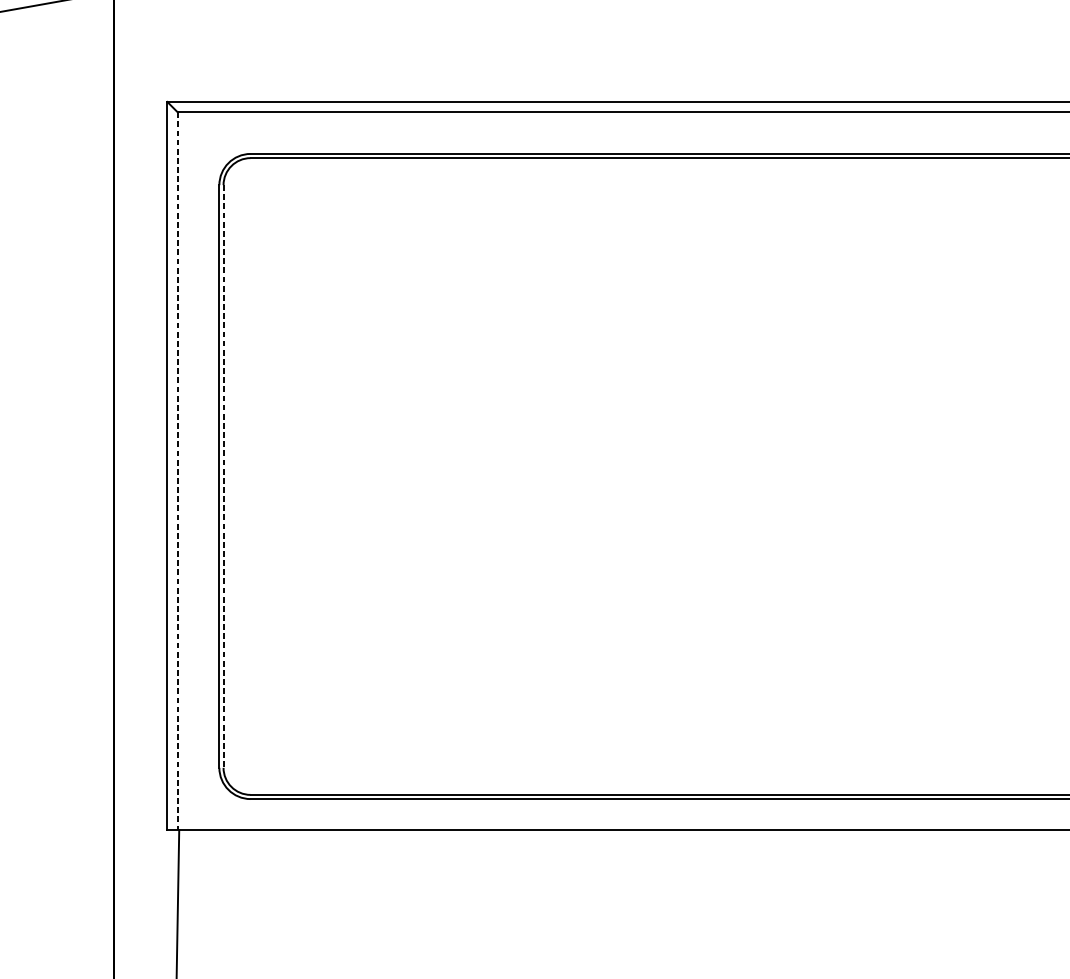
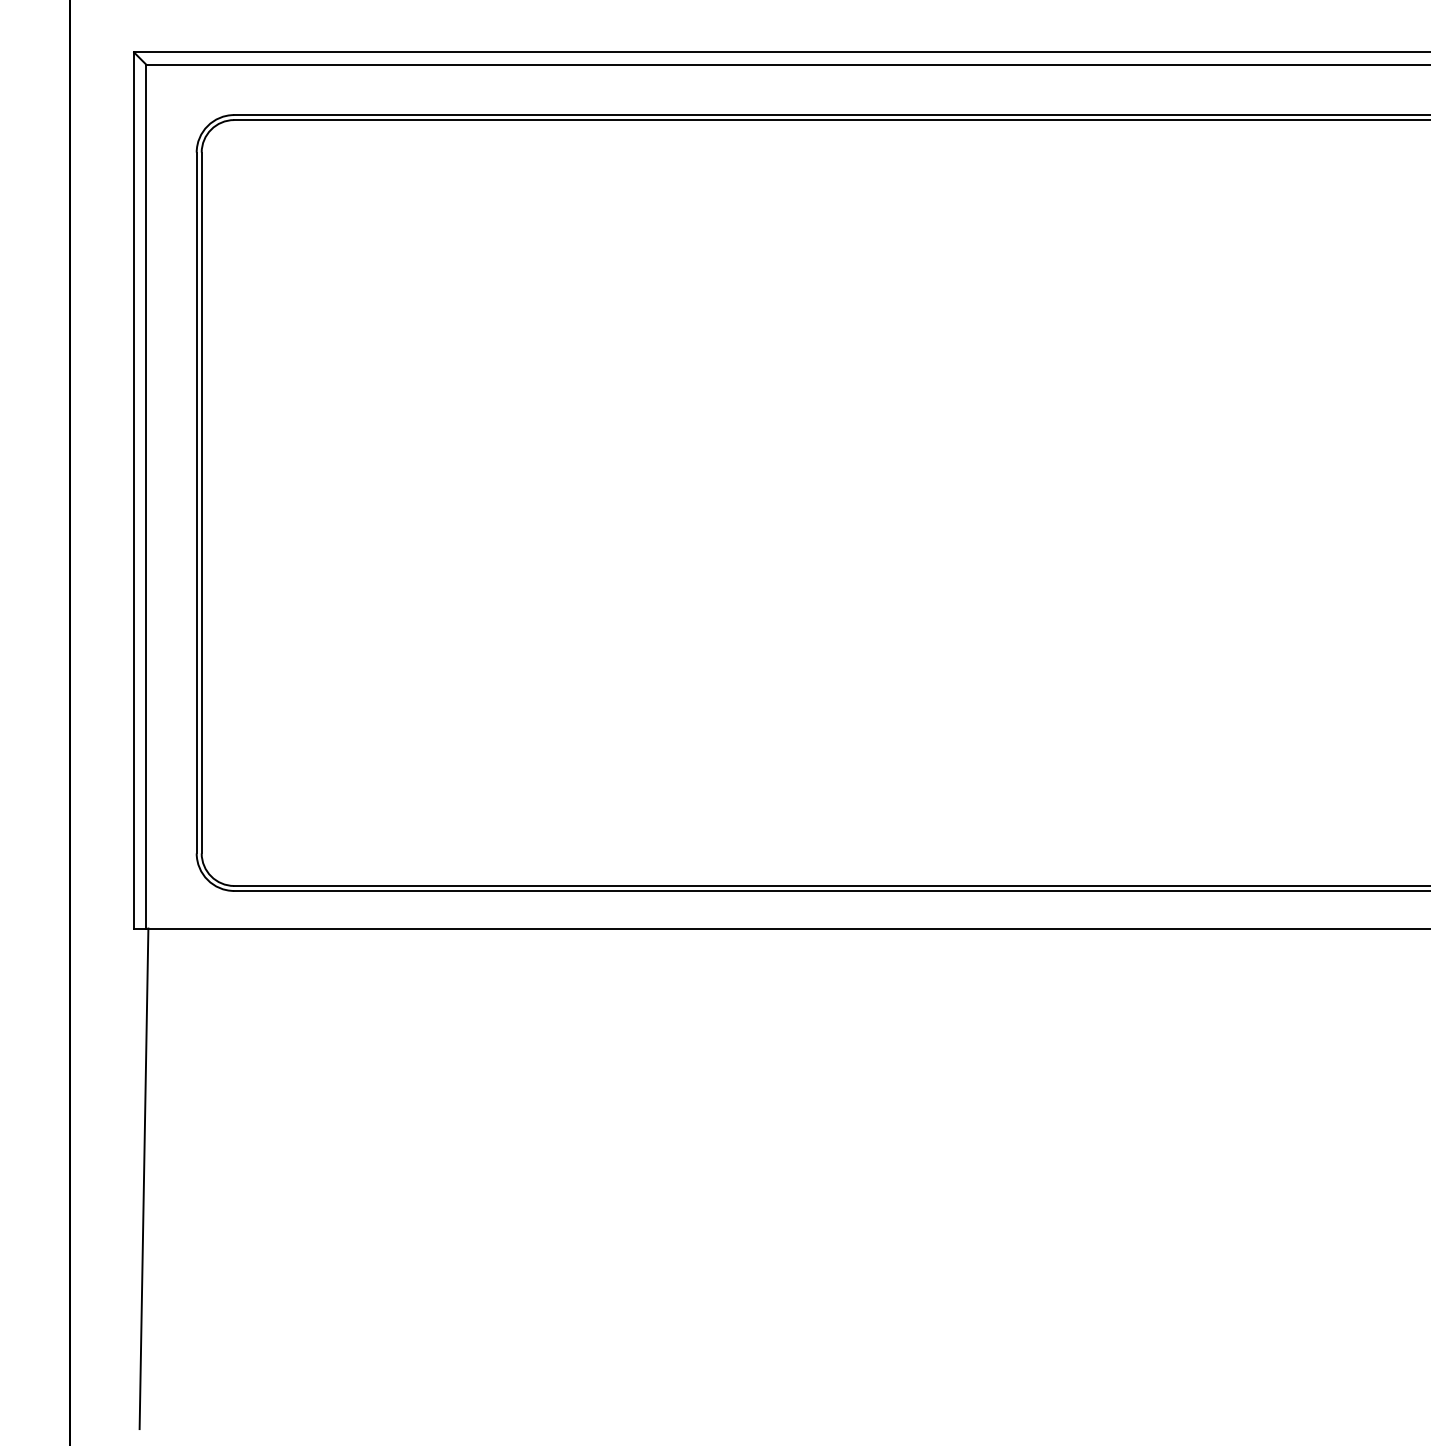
line: (177, 471) -> (146, 496), dashed -> solid
line: (223, 476) -> (201, 503), dashed -> solid

